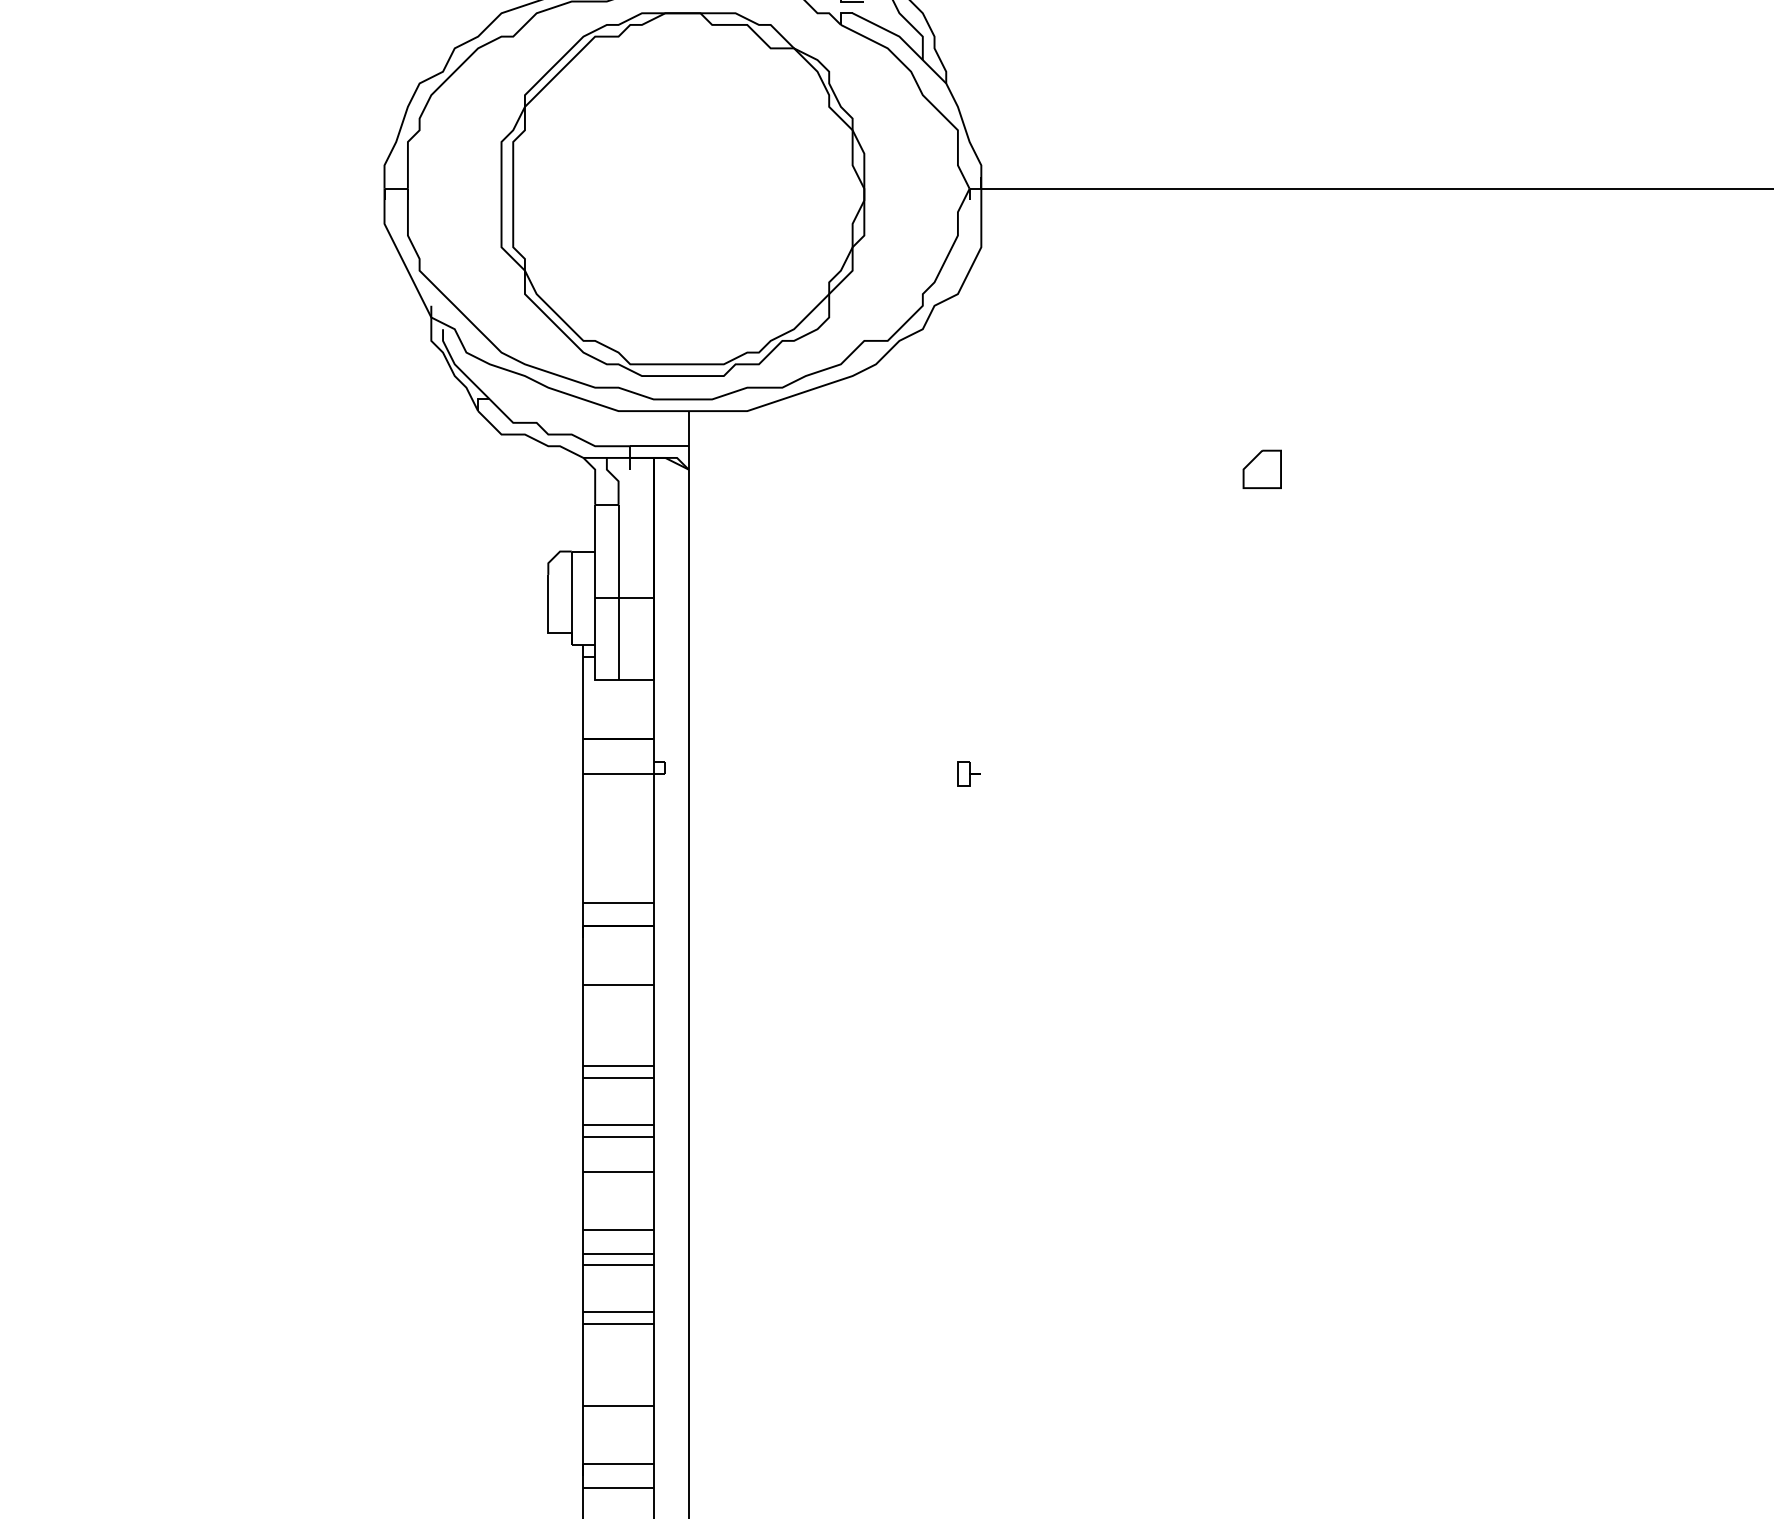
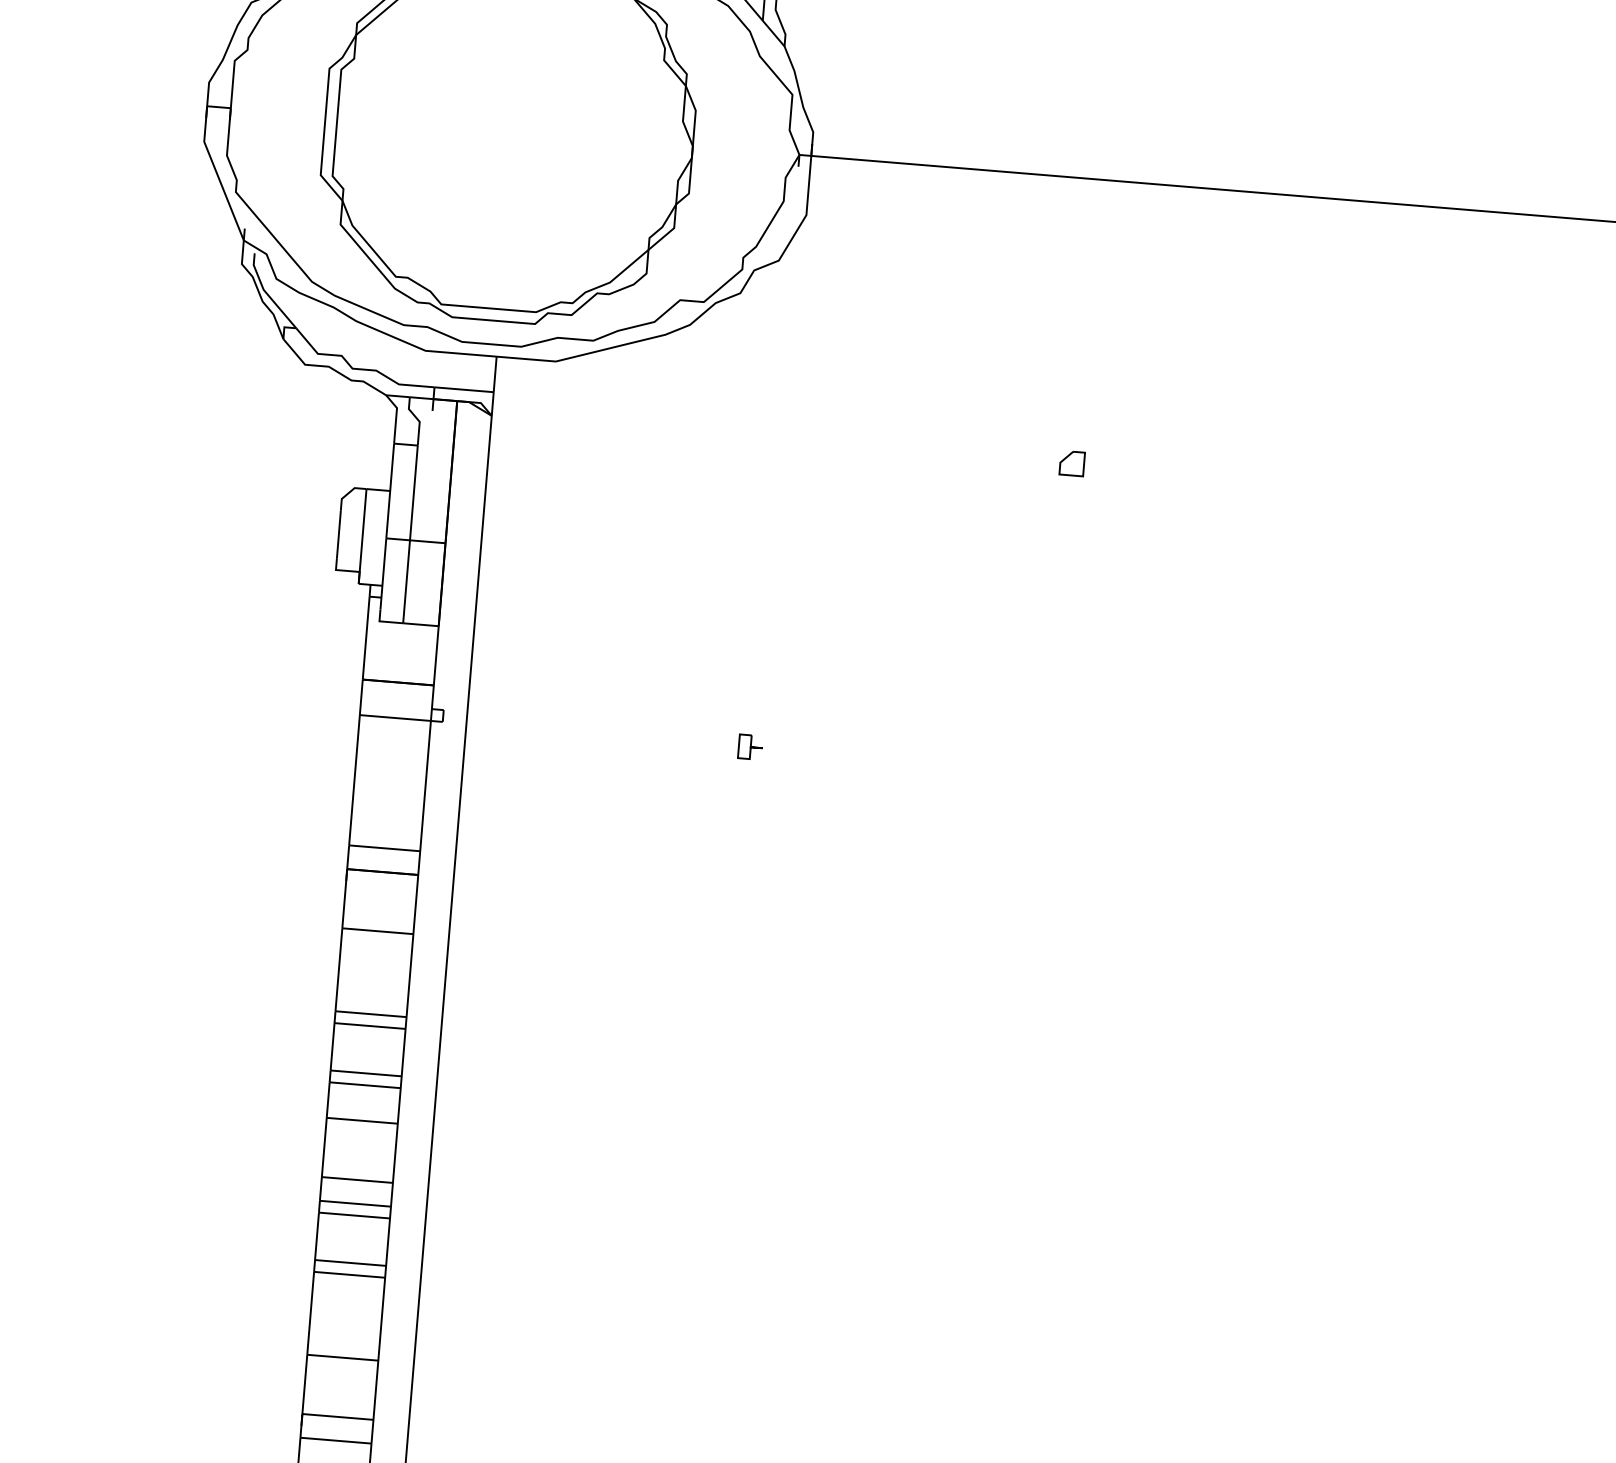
part: (1261, 469) -> (1071, 463), size x0.62

